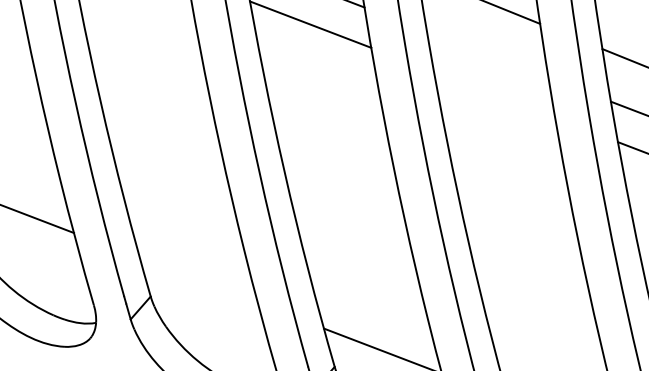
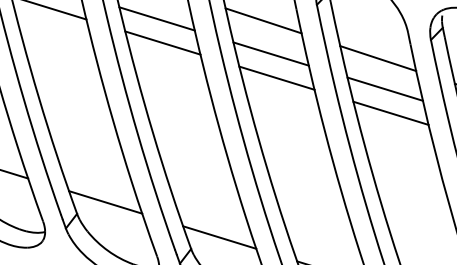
line: (486, 53) -> (270, 53), added
line: (493, 93) -> (276, 77), added
line: (198, 280) -> (105, 202), added

